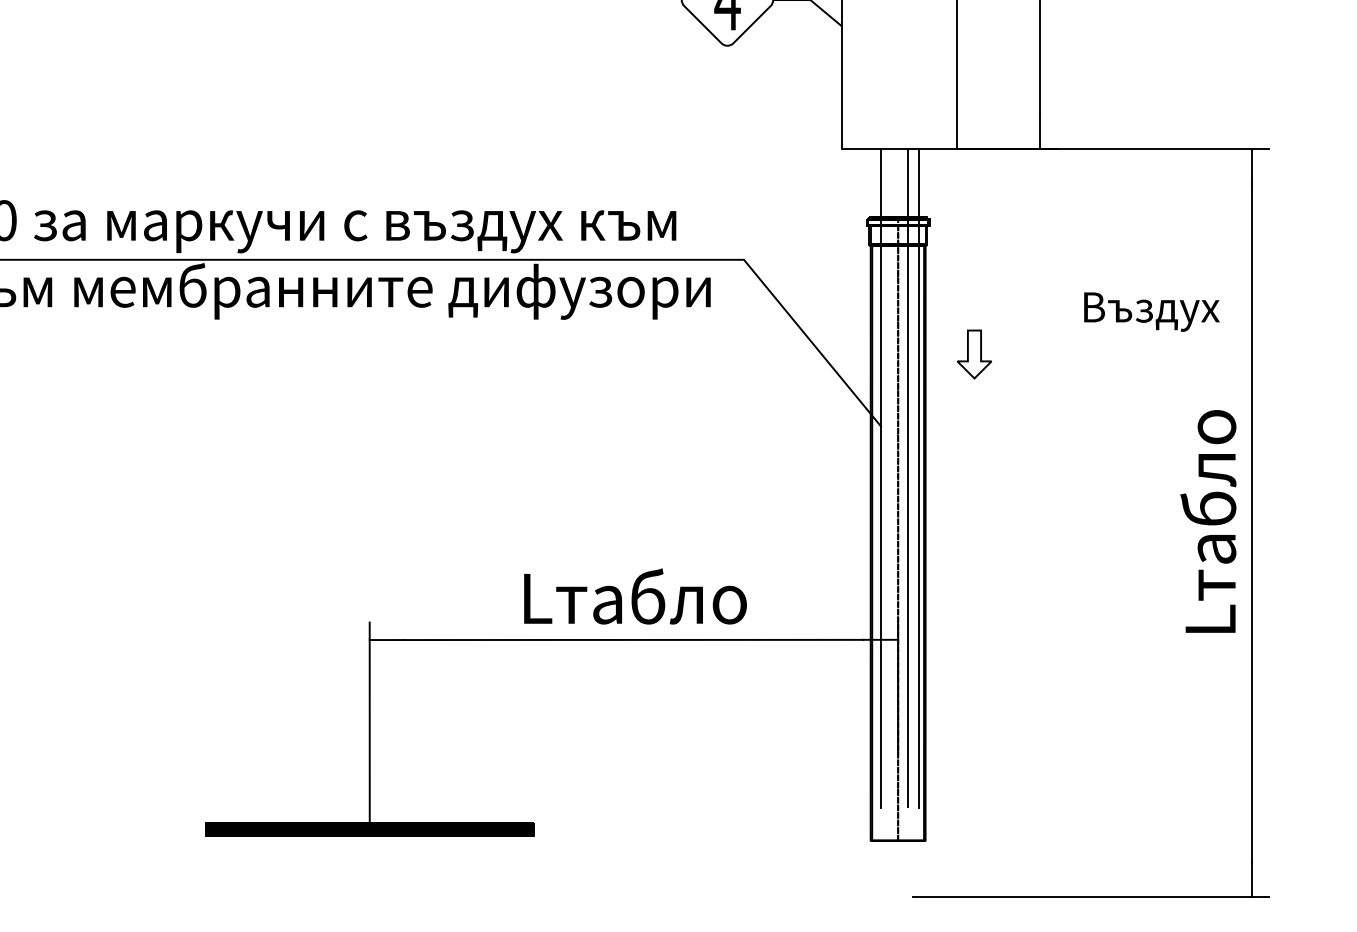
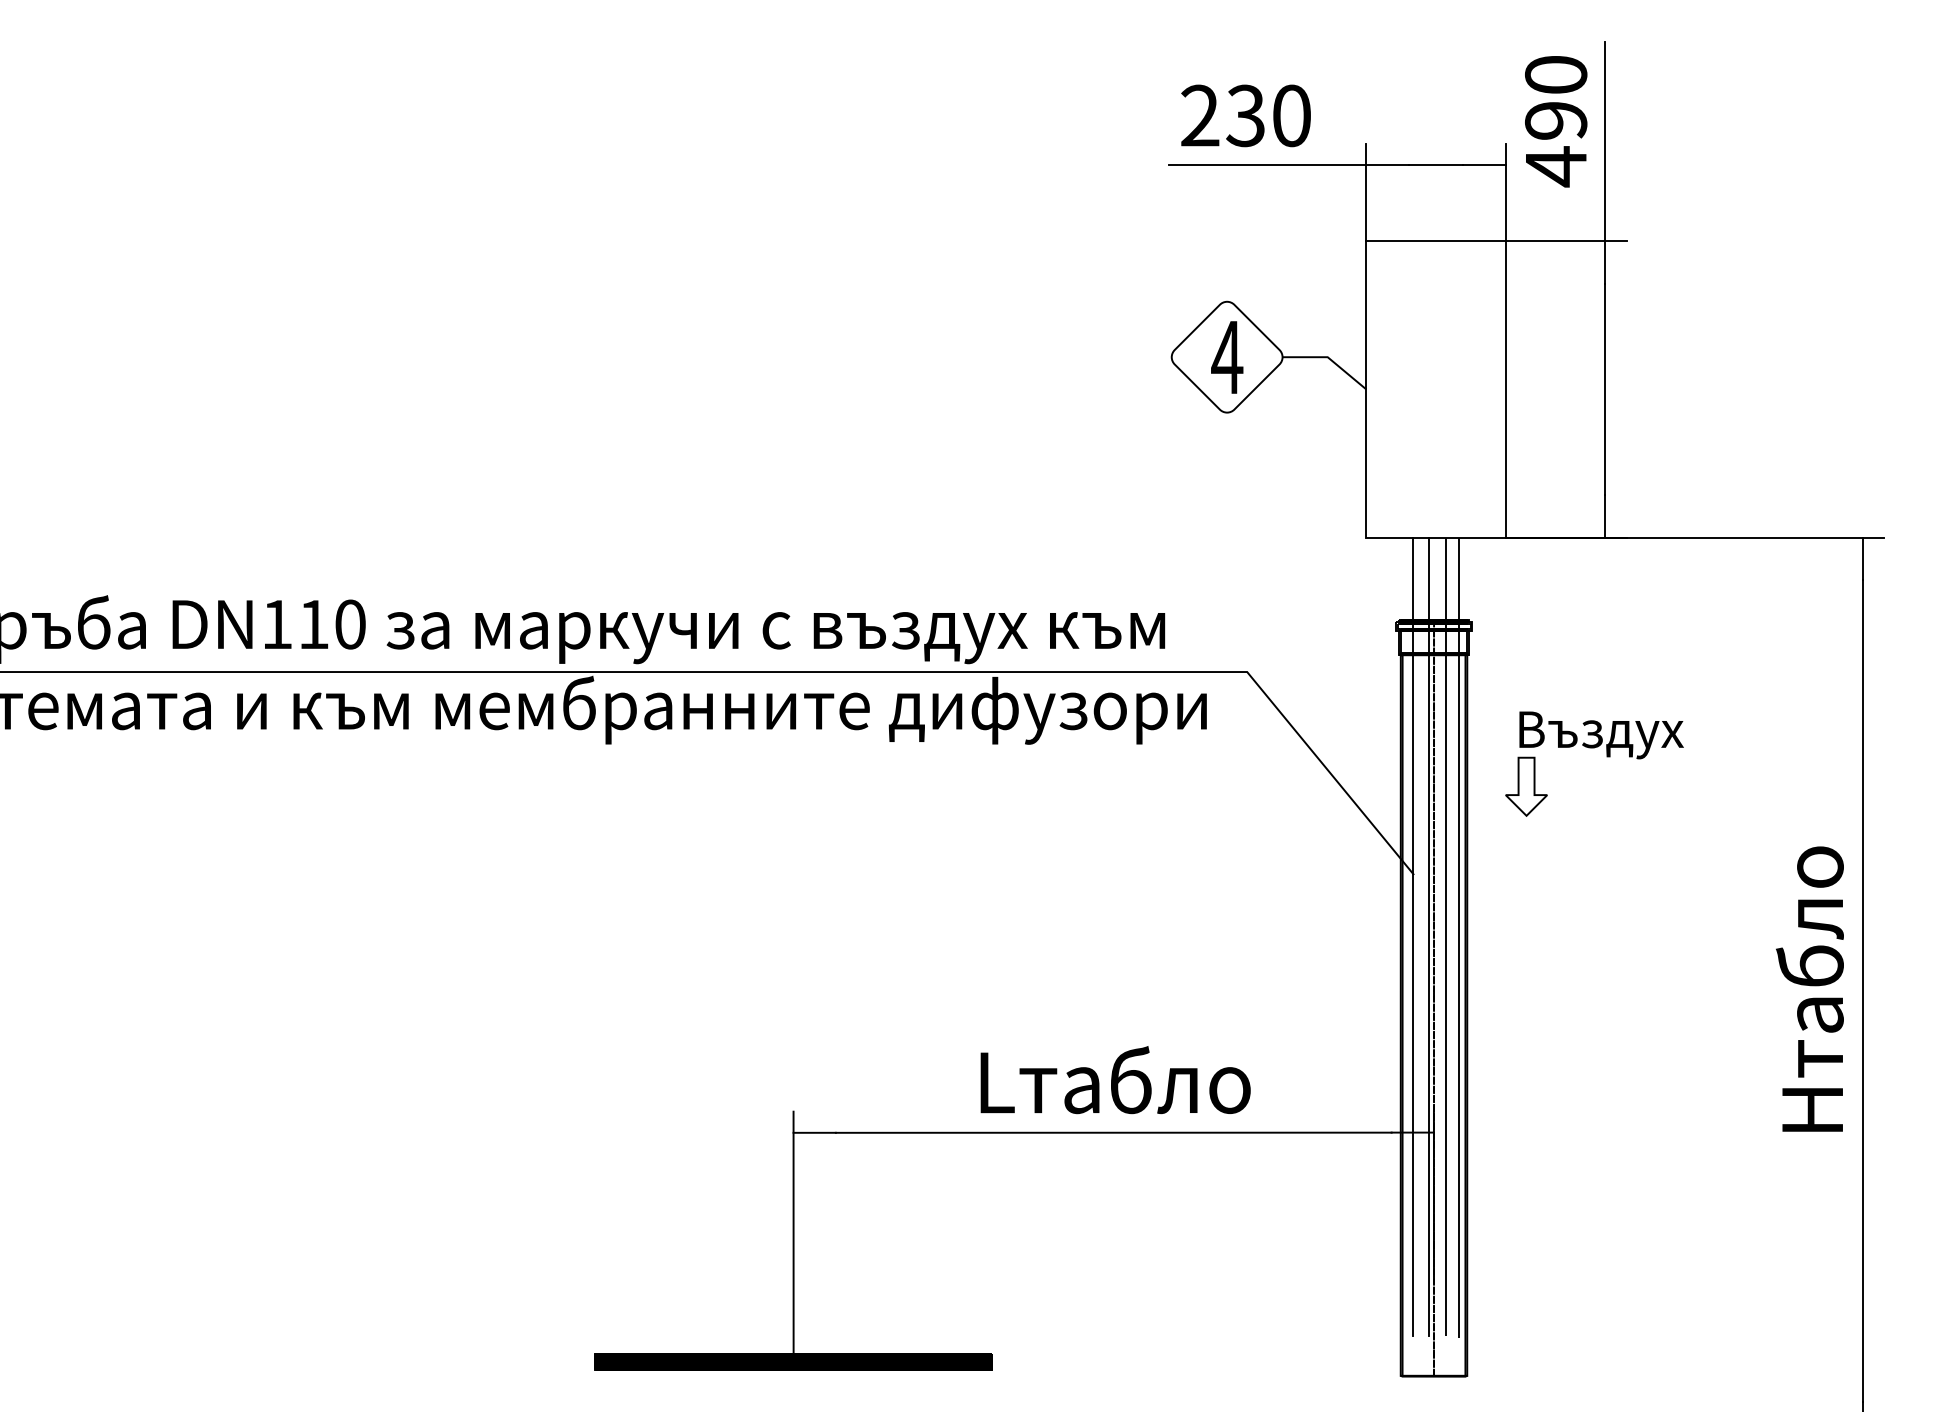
text: (1151, 312) -> (1601, 735), moved
line: (894, 478) -> (1429, 936), added
text: (1207, 520) -> (1809, 988), Lтабло -> Hтабло

